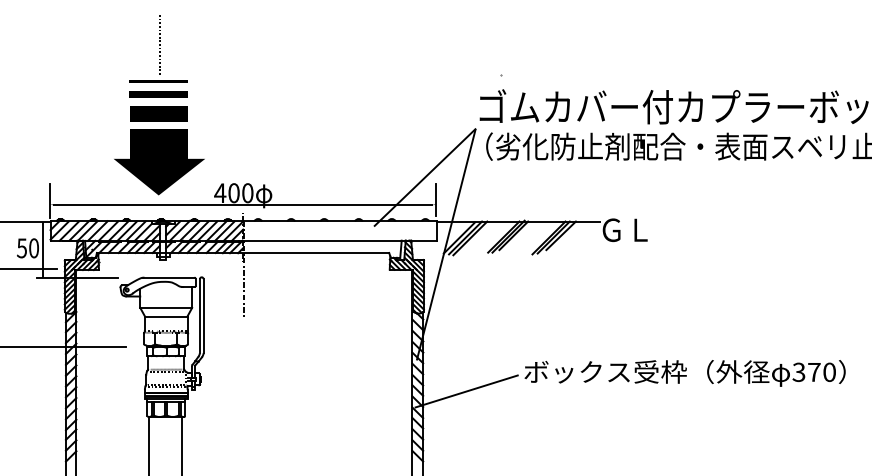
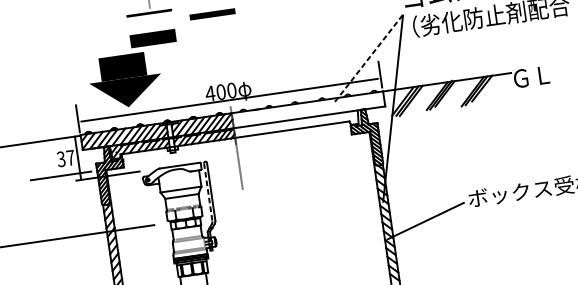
part: (158, 94) -> (212, 14), moved
part: (159, 162) -> (125, 81), moved
line: (425, 177) -> (369, 58), solid -> dashed
text: (28, 248) -> (66, 158), 50 -> 37
line: (199, 316) -> (208, 192), solid -> dashed

